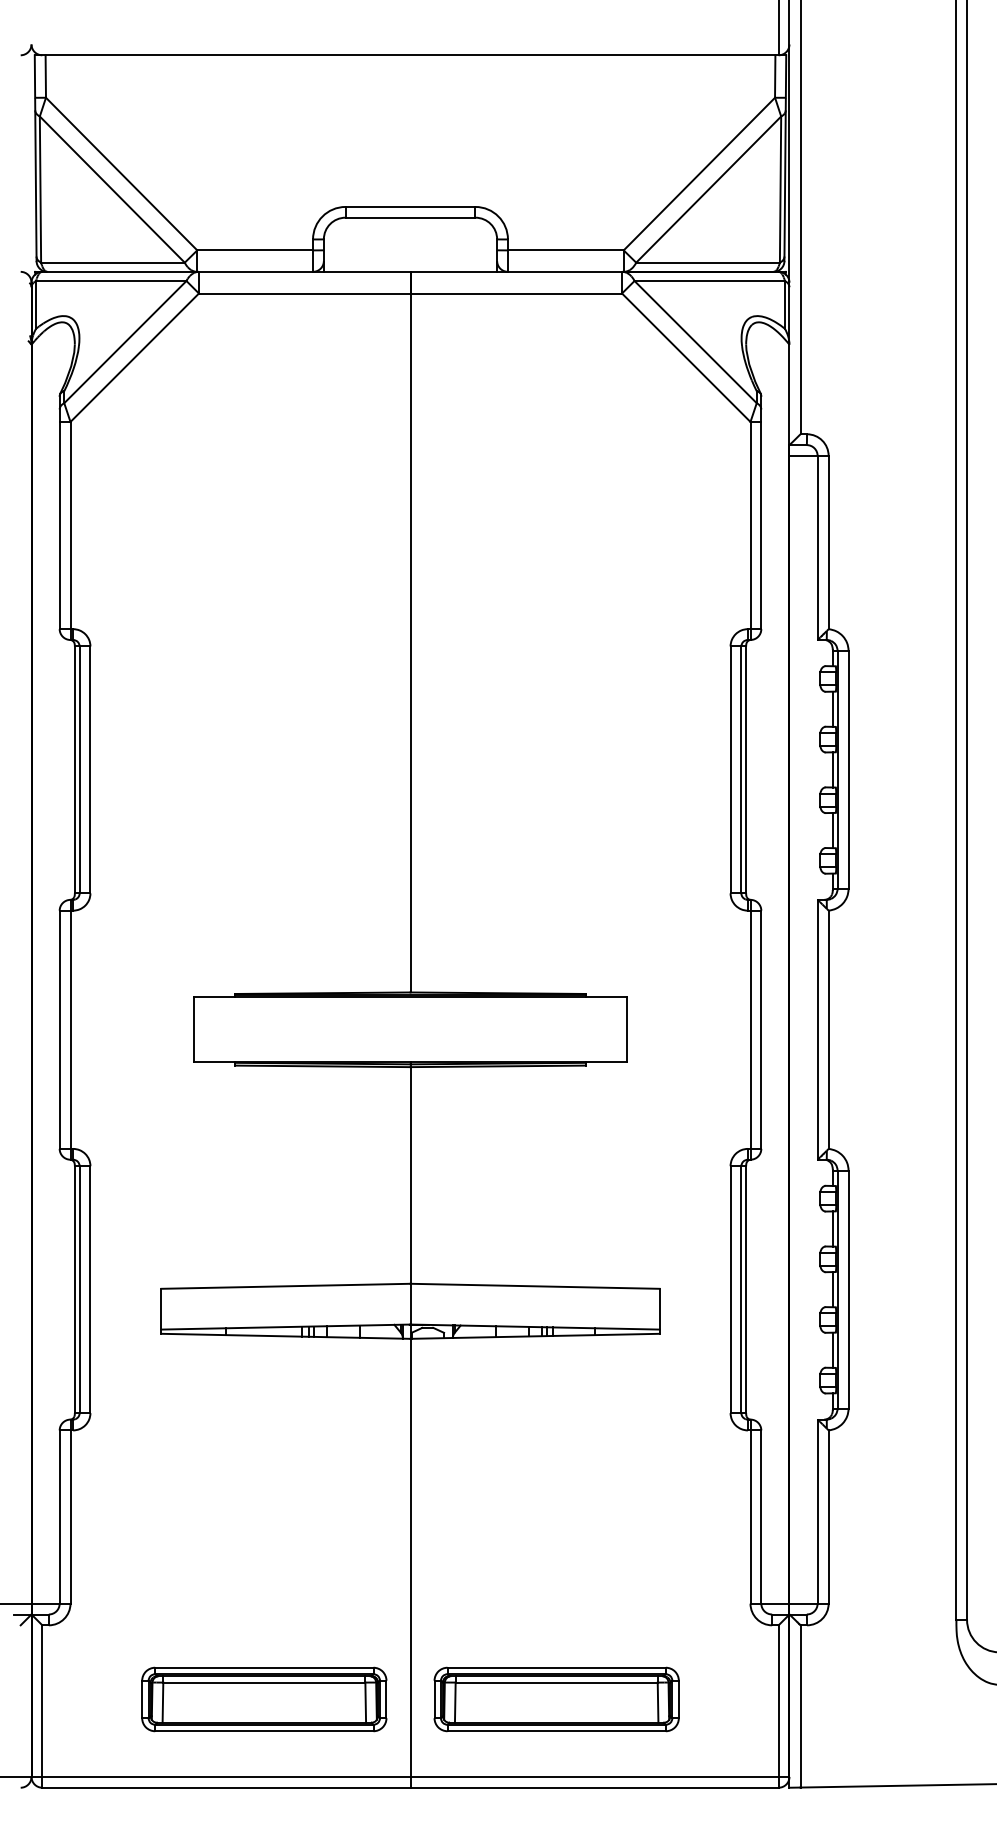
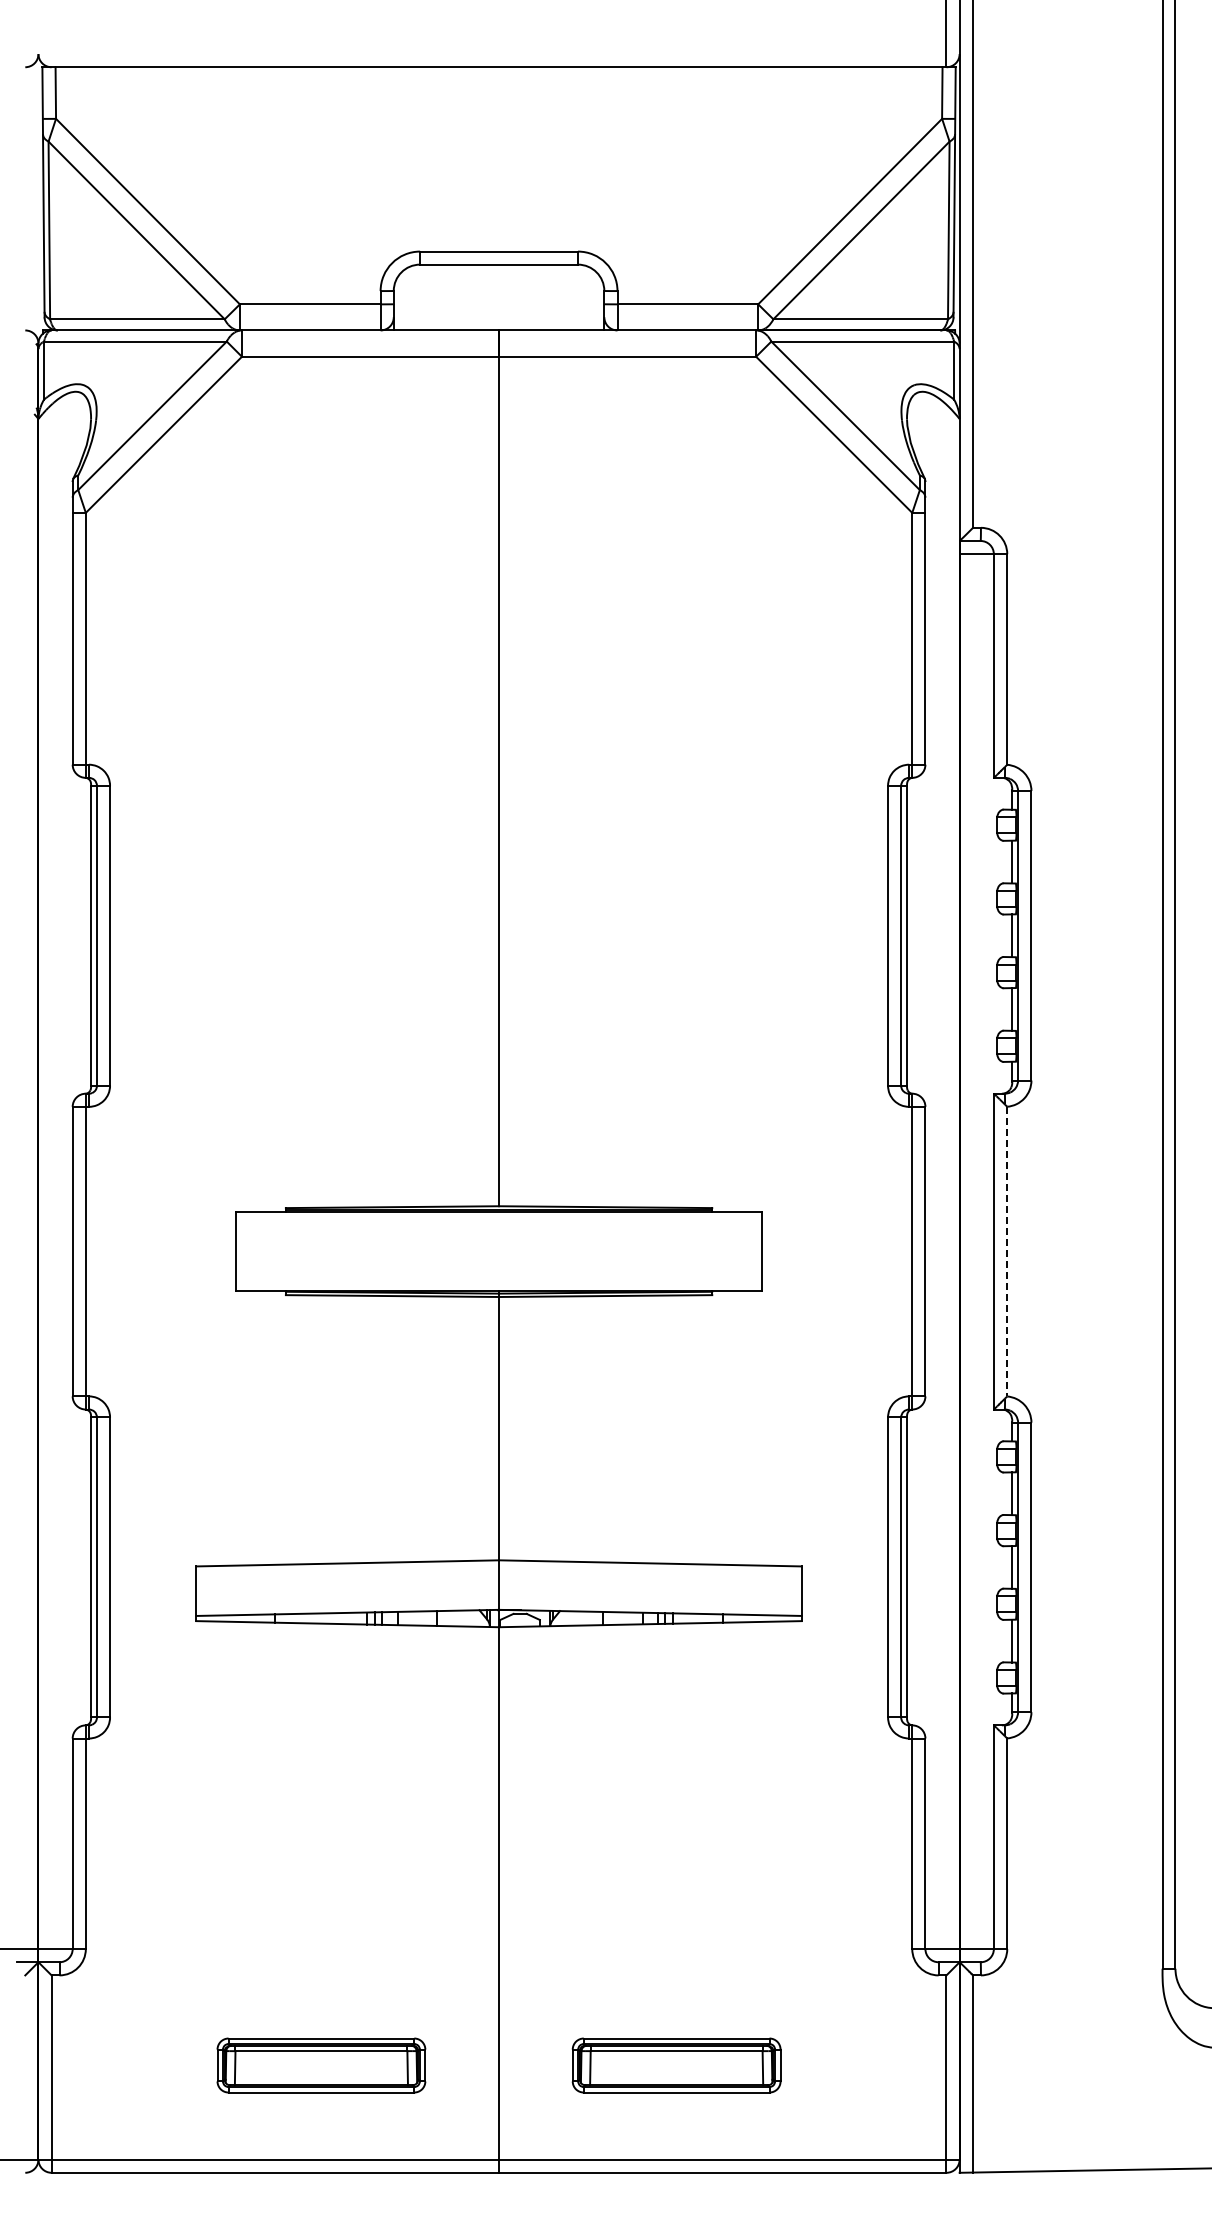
line: (828, 1029) -> (1007, 1251), solid -> dashed
part: (264, 1699) -> (321, 2065), size x0.7
part: (556, 1699) -> (676, 2065), size x0.7

